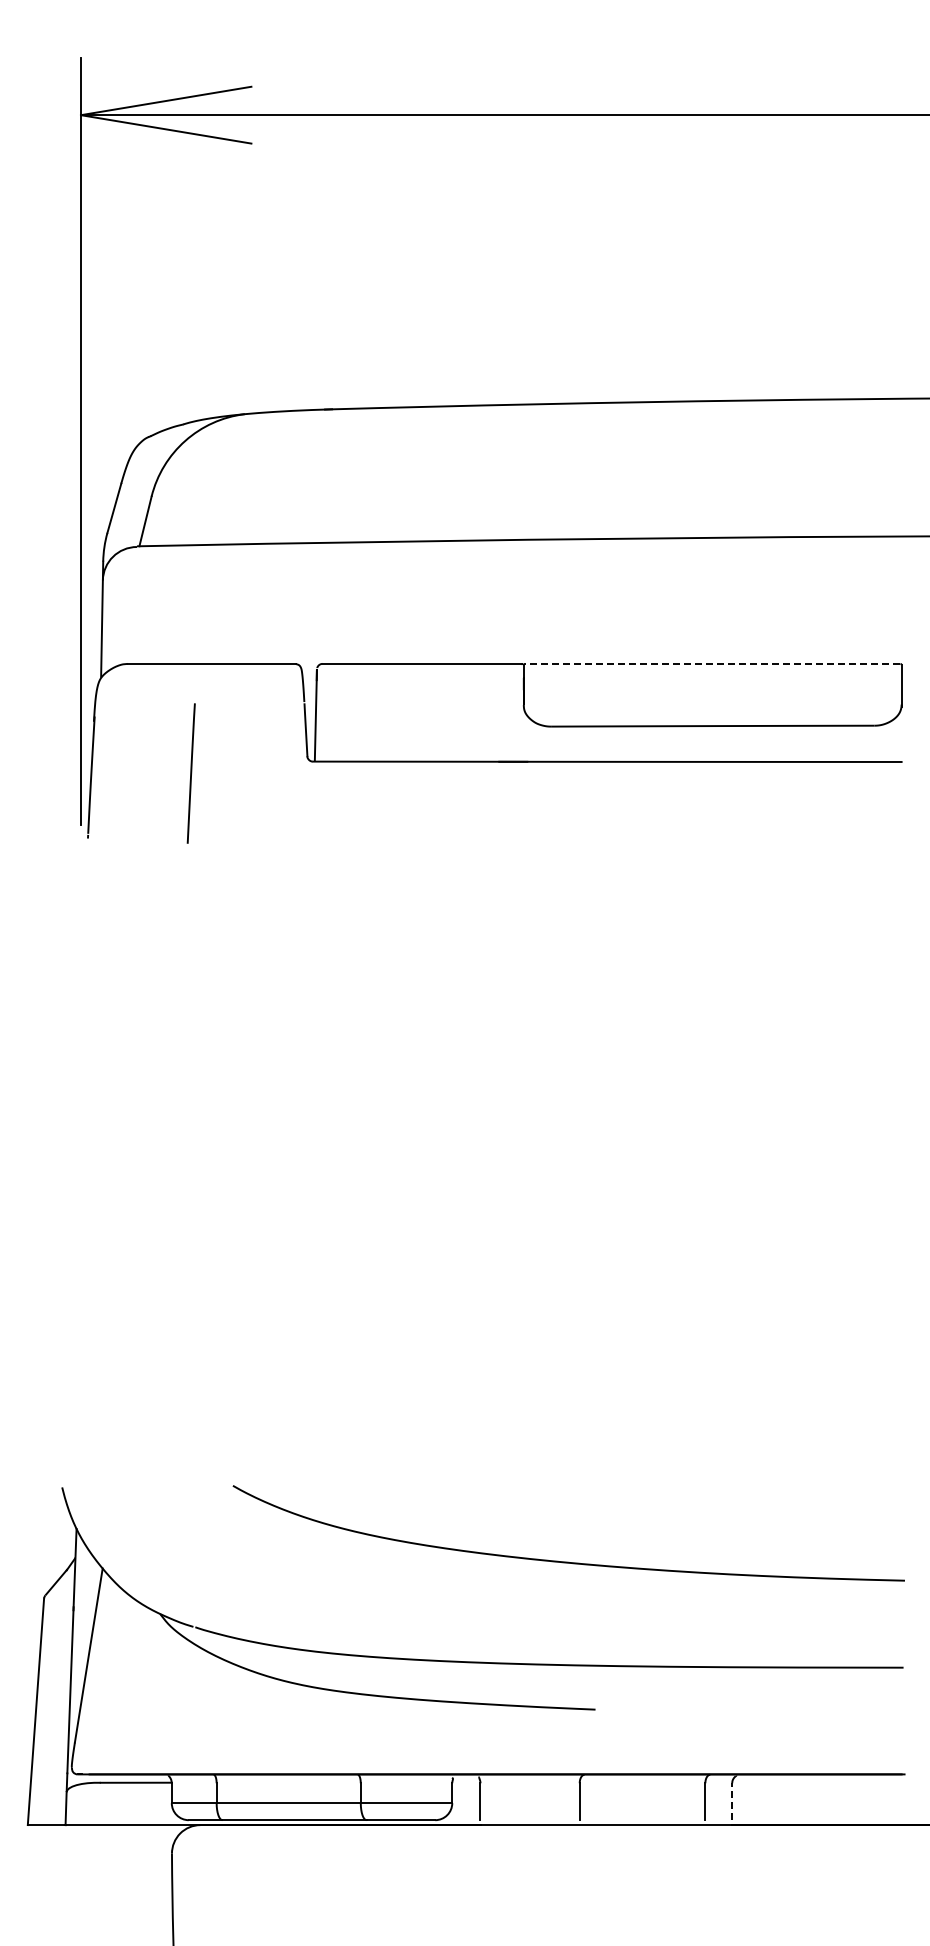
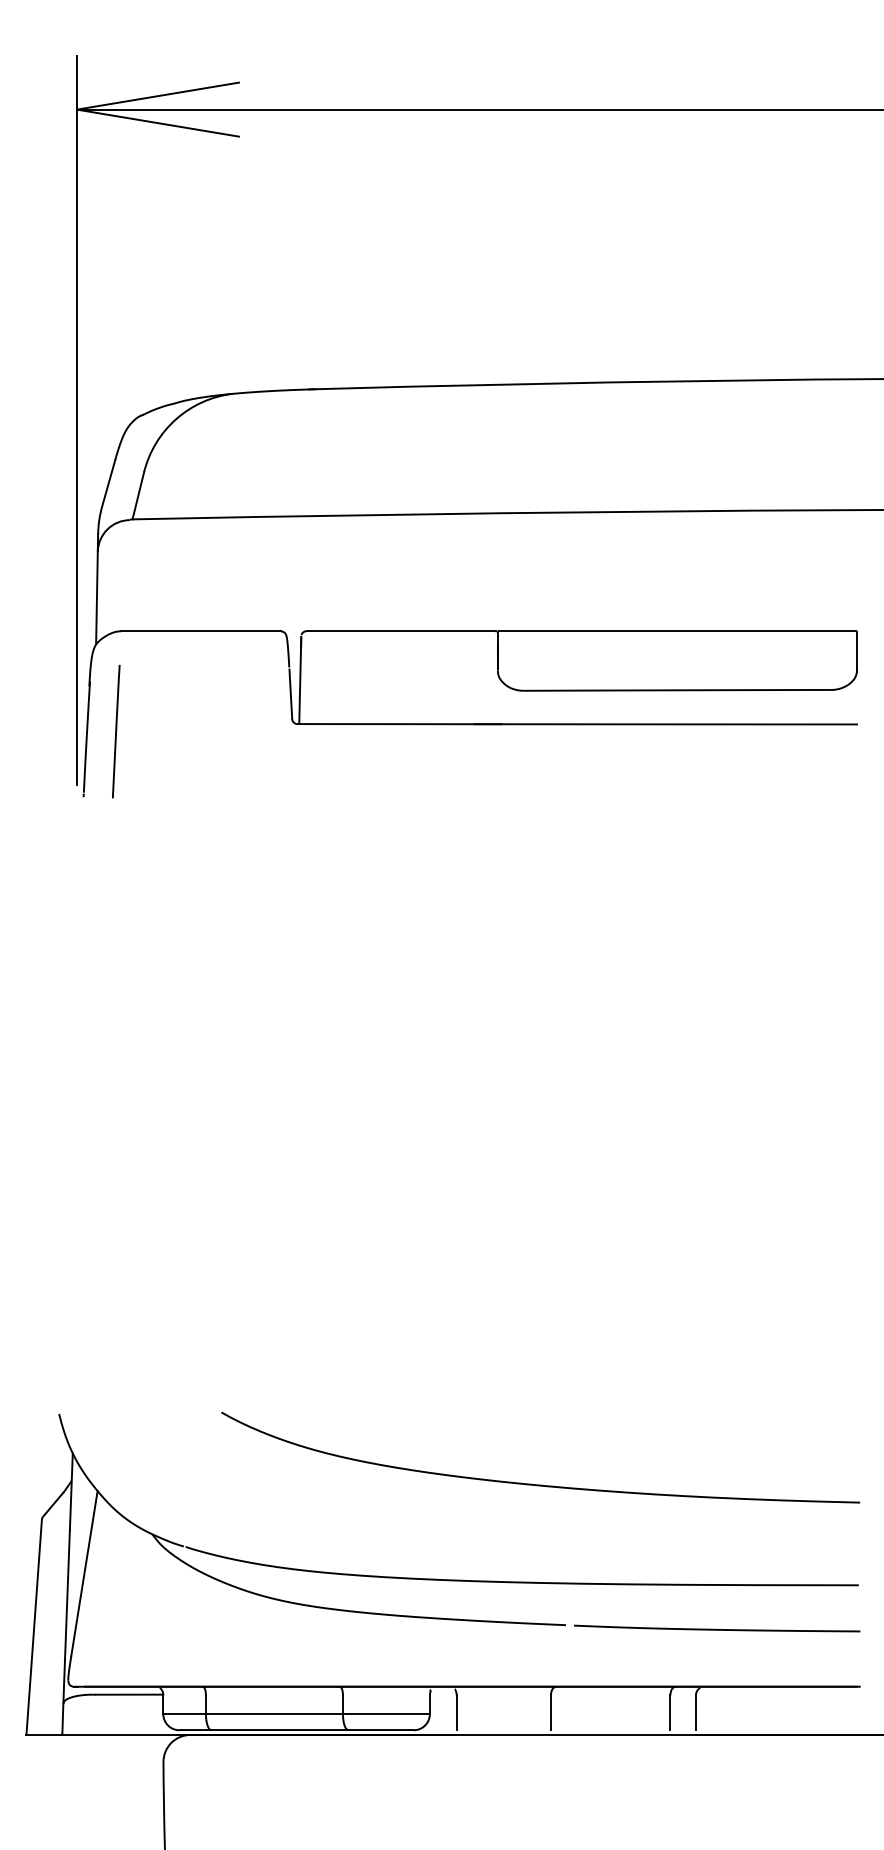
line: (712, 663) -> (677, 630), dashed -> solid
line: (190, 773) -> (115, 731), moved
curve: (754, 1713) -> (717, 1628), added
line: (732, 1801) -> (696, 1712), dashed -> solid

